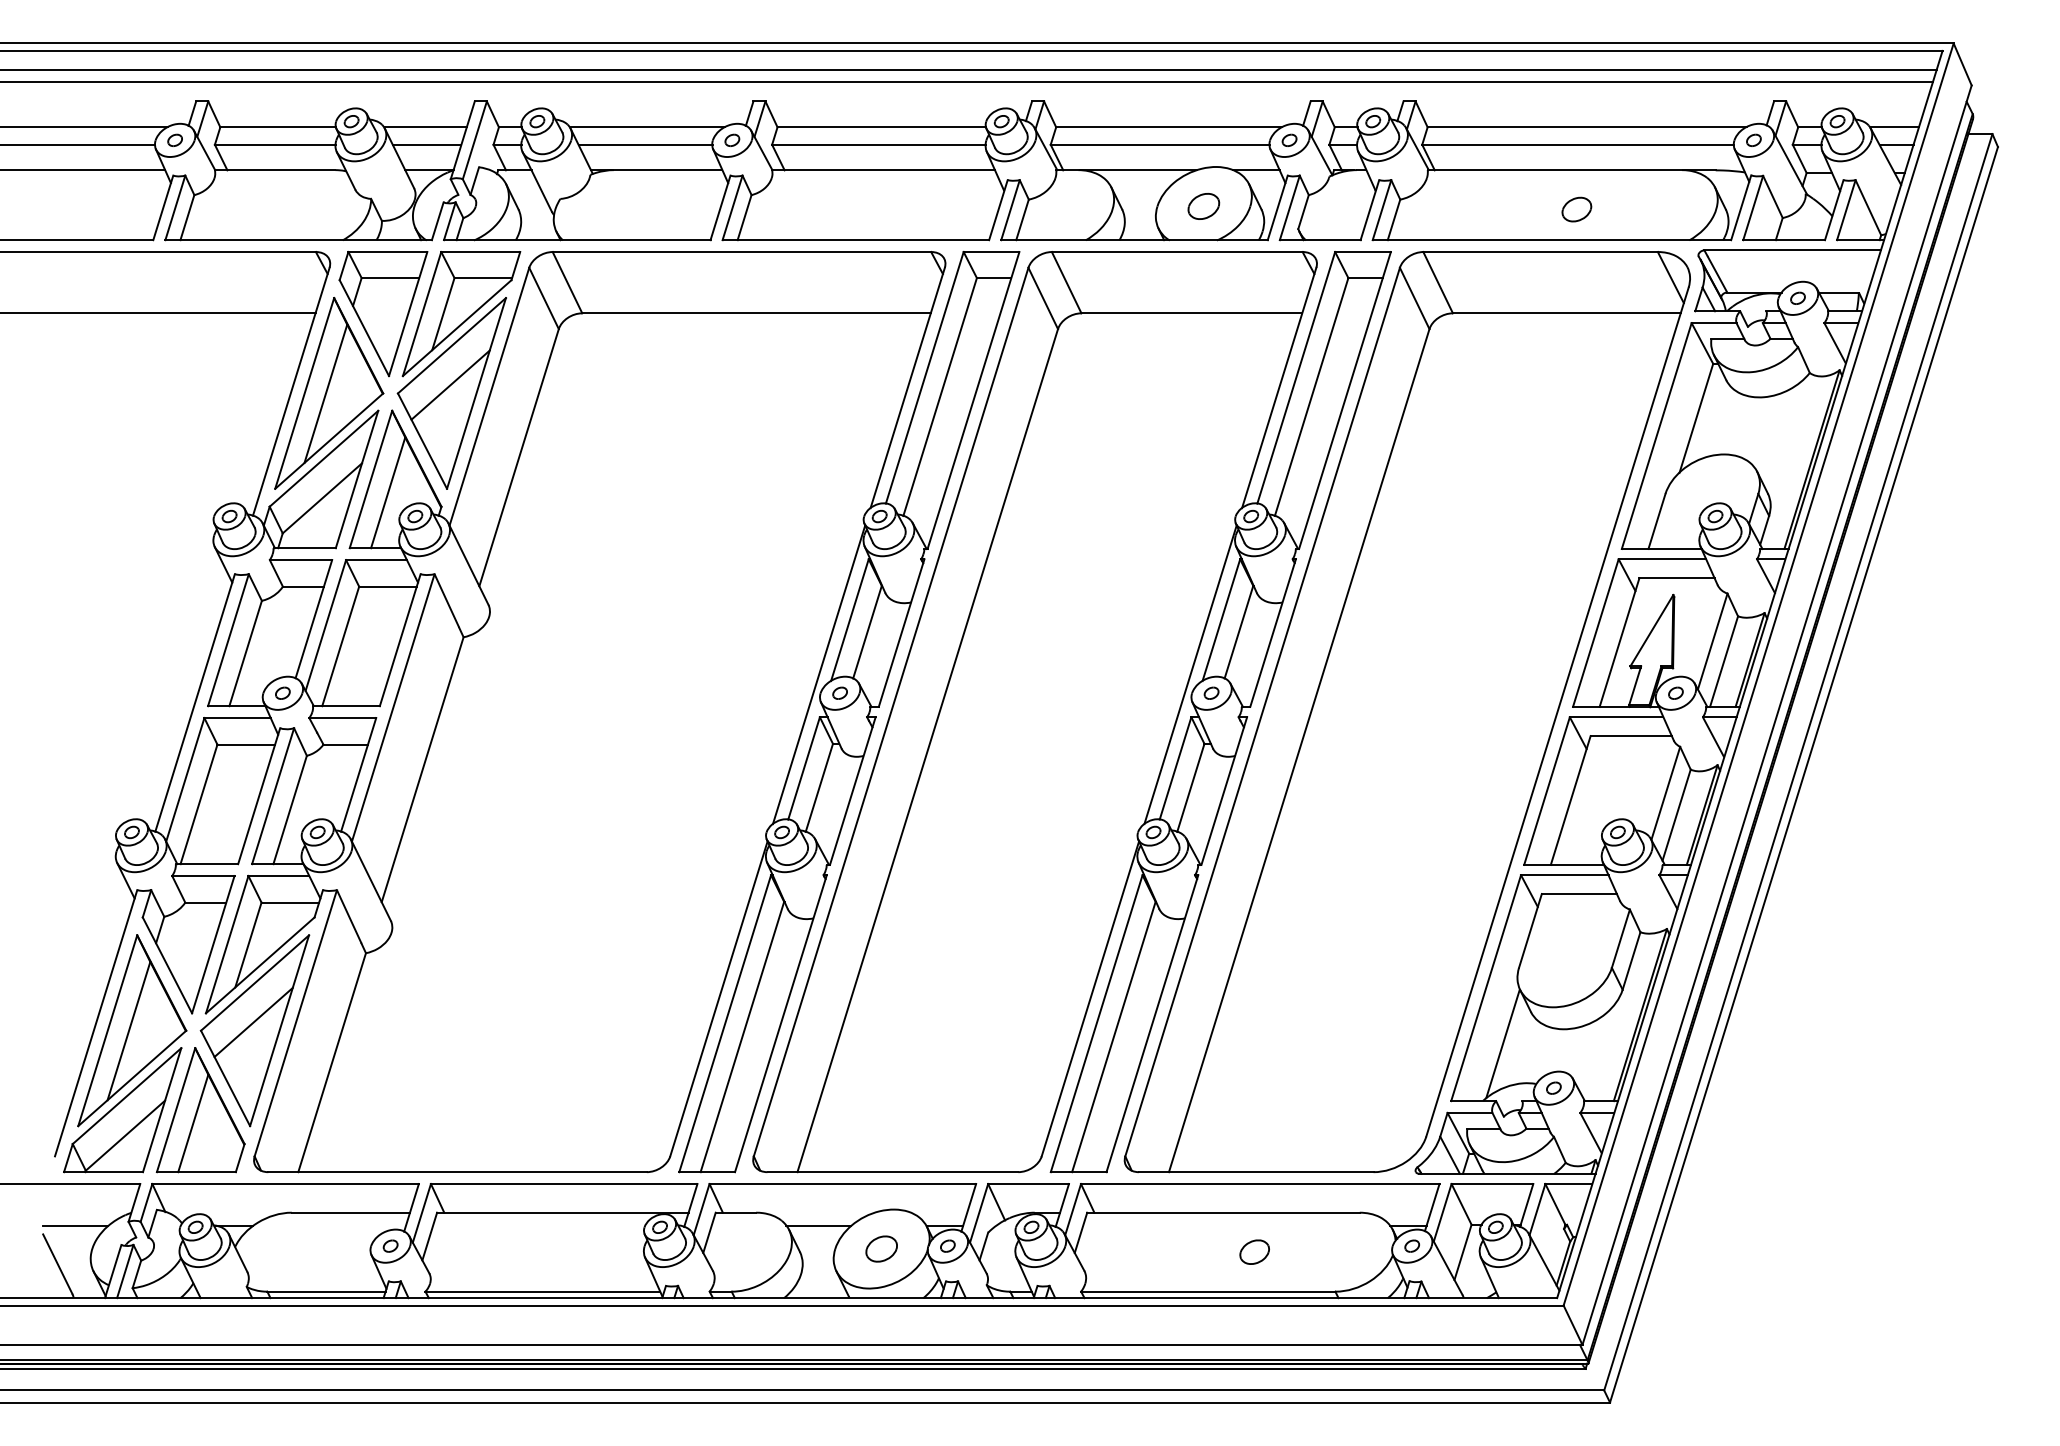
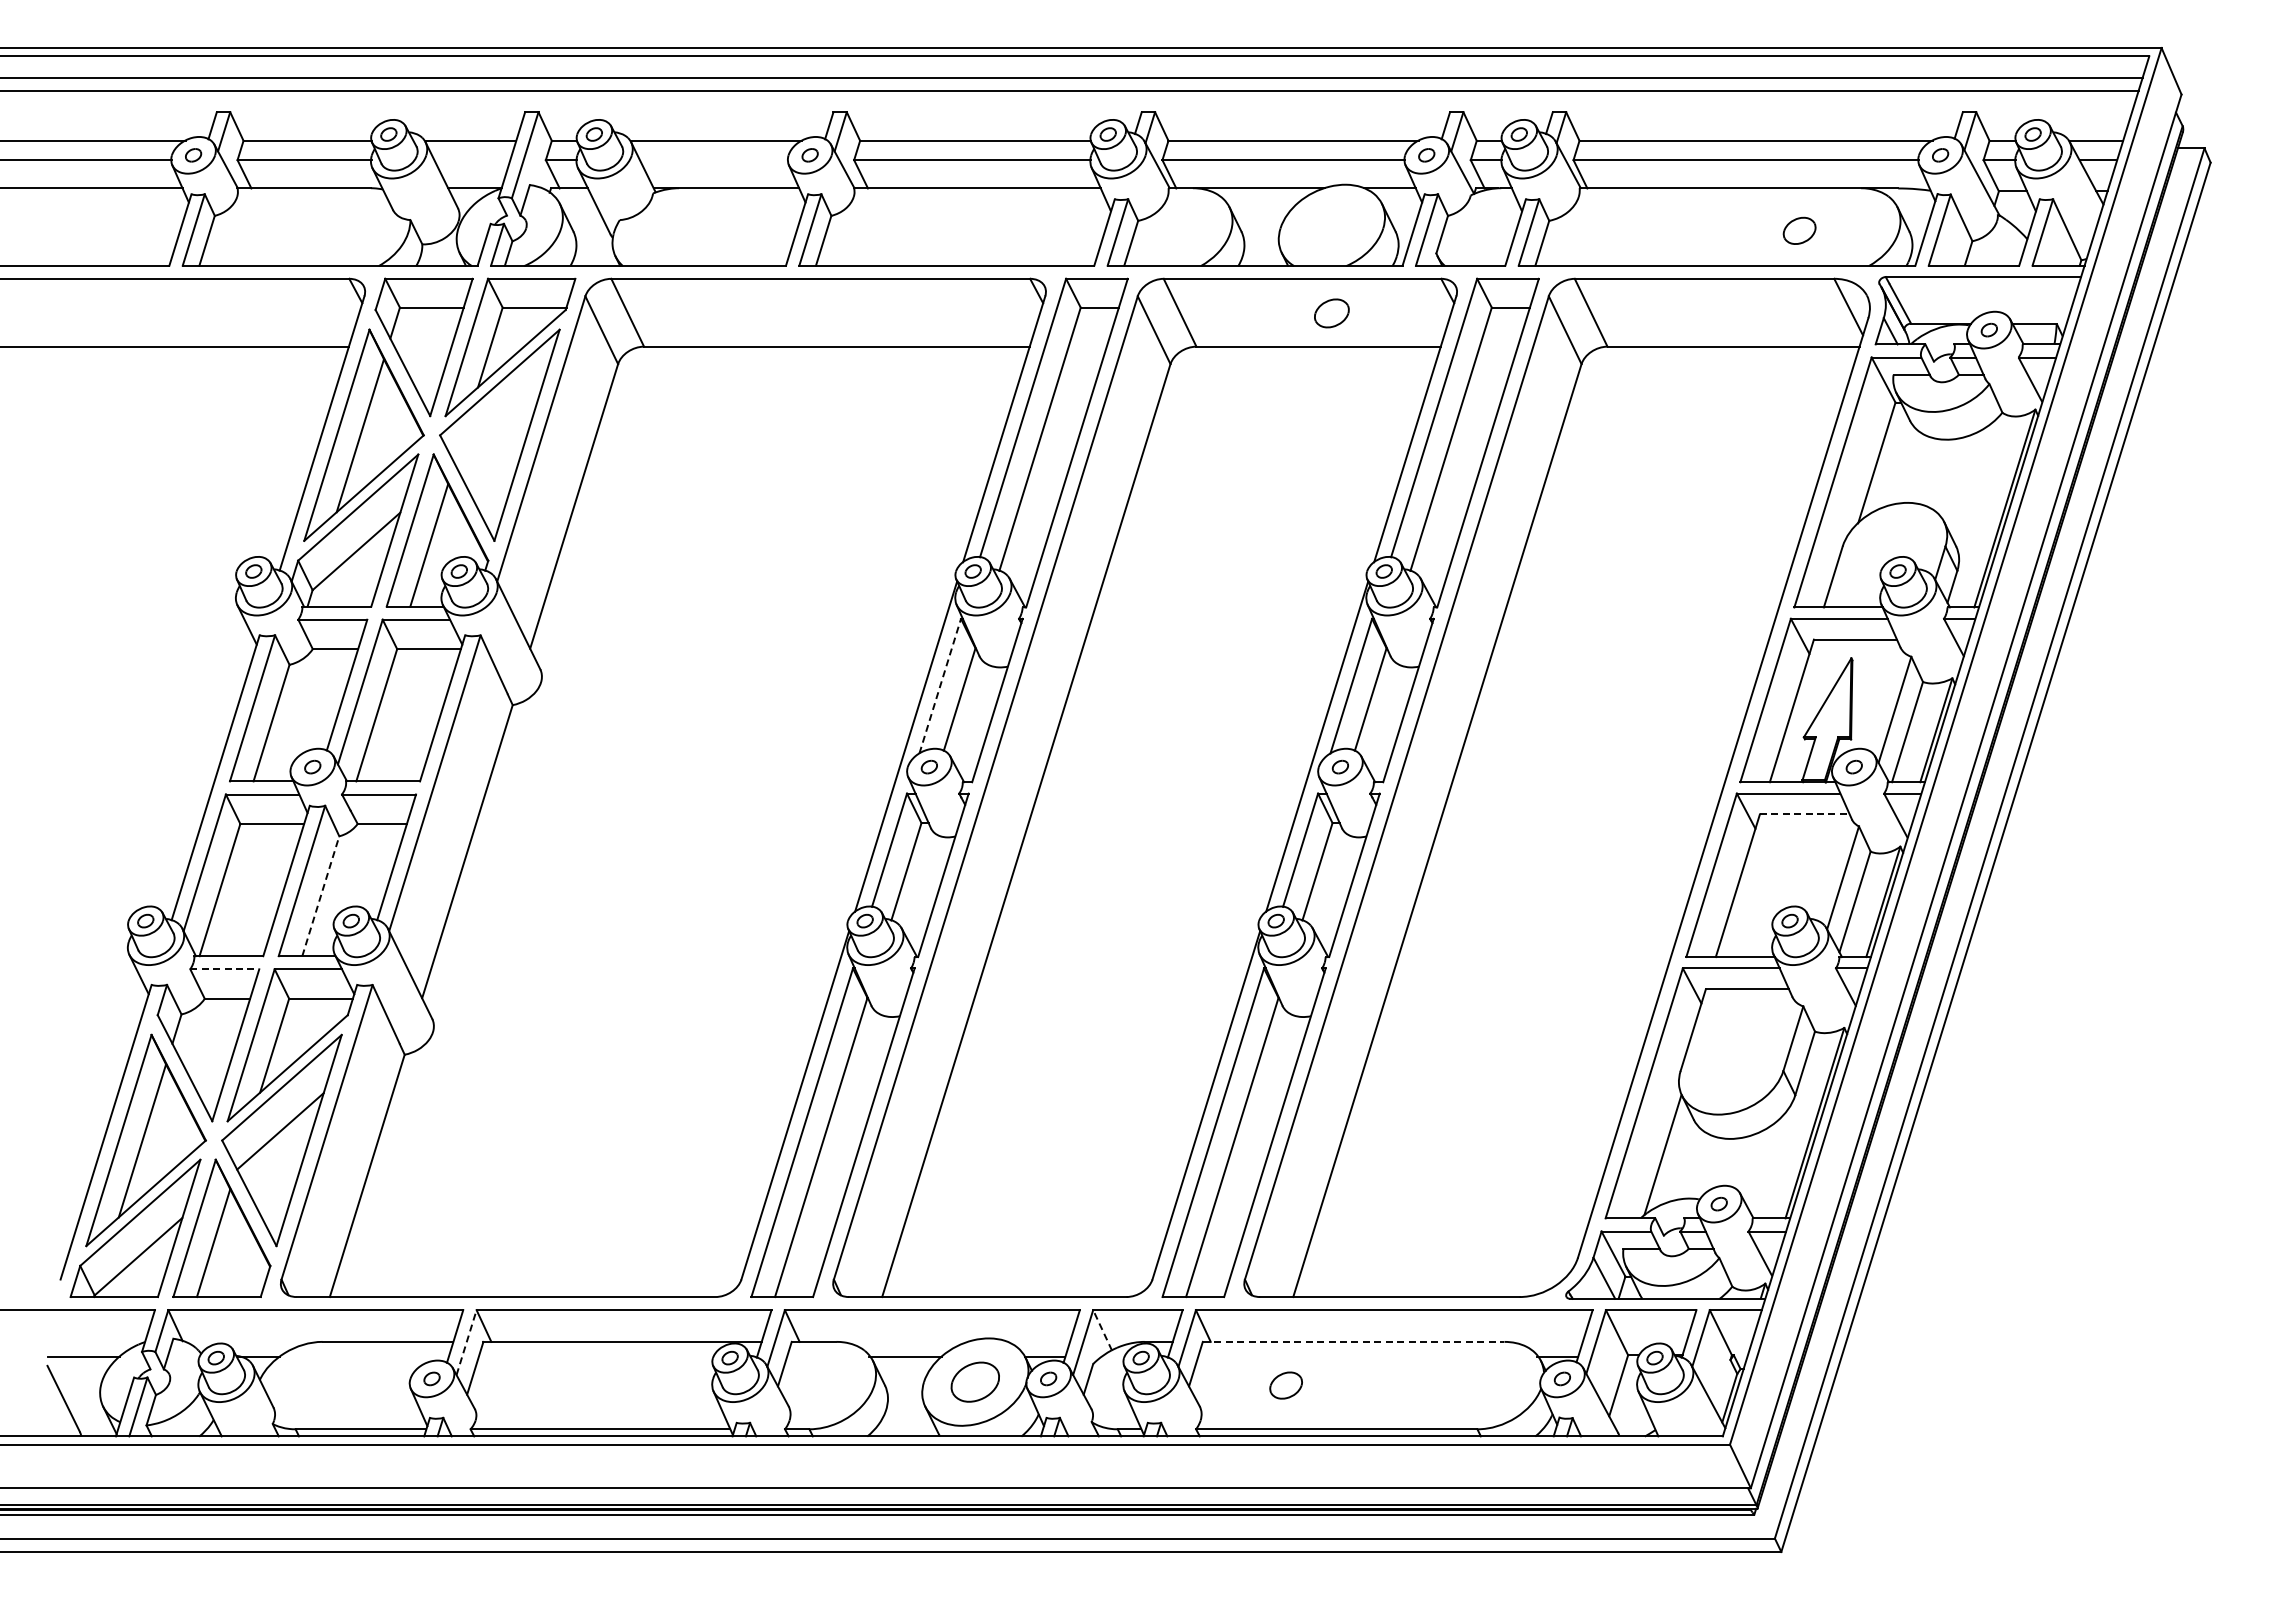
line: (427, 145) -> (472, 160), removed
line: (645, 145) -> (713, 160), removed
part: (1203, 206) -> (1331, 313), moved
part: (1576, 209) -> (1799, 230), moved
line: (450, 384) -> (498, 425), removed
line: (850, 620) -> (940, 686), solid -> dashed
line: (1630, 736) -> (1804, 814), solid -> dashed
line: (289, 810) -> (320, 896), solid -> dashed
line: (204, 876) -> (225, 969), solid -> dashed
line: (996, 1201) -> (1102, 1329), solid -> dashed
line: (1223, 1212) -> (1353, 1341), solid -> dashed
line: (421, 1213) -> (466, 1342), solid -> dashed
part: (881, 1248) -> (975, 1381), size x1.4
part: (1254, 1252) -> (1285, 1385), moved

